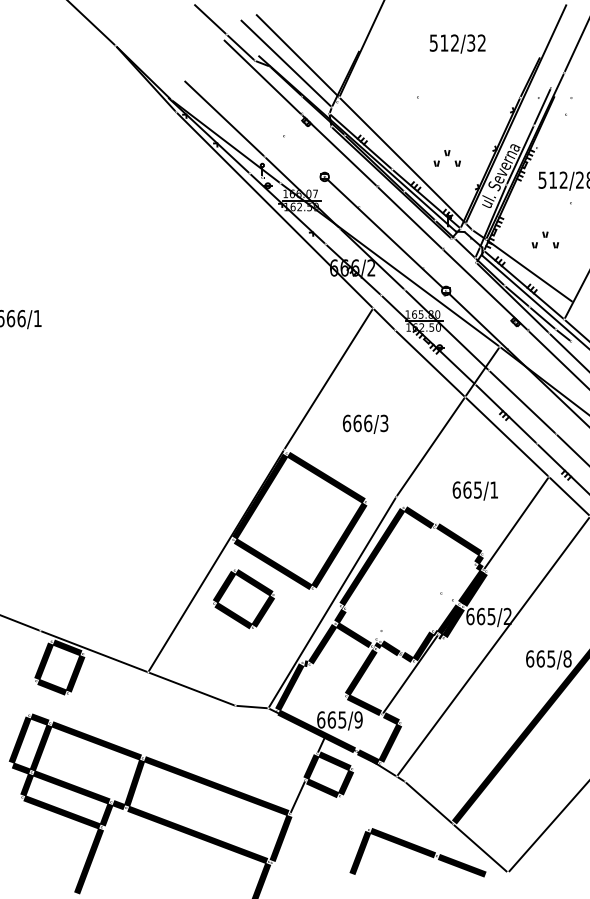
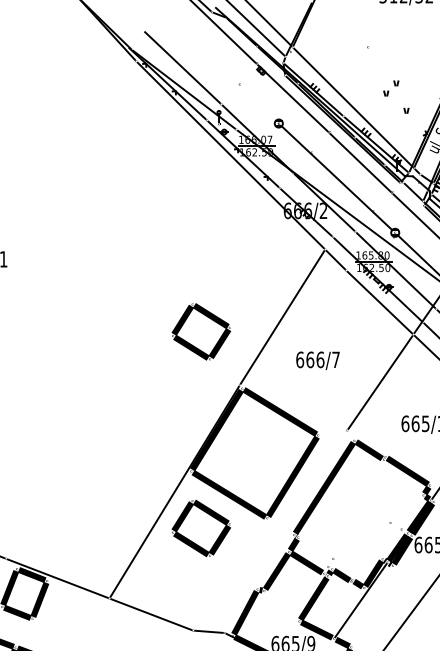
part: (441, 158) -> (390, 88), moved
part: (243, 394) -> (200, 332), added
text: (384, 423) -> (336, 359), 666/3 -> 666/7
line: (332, 602) -> (286, 531), removed

